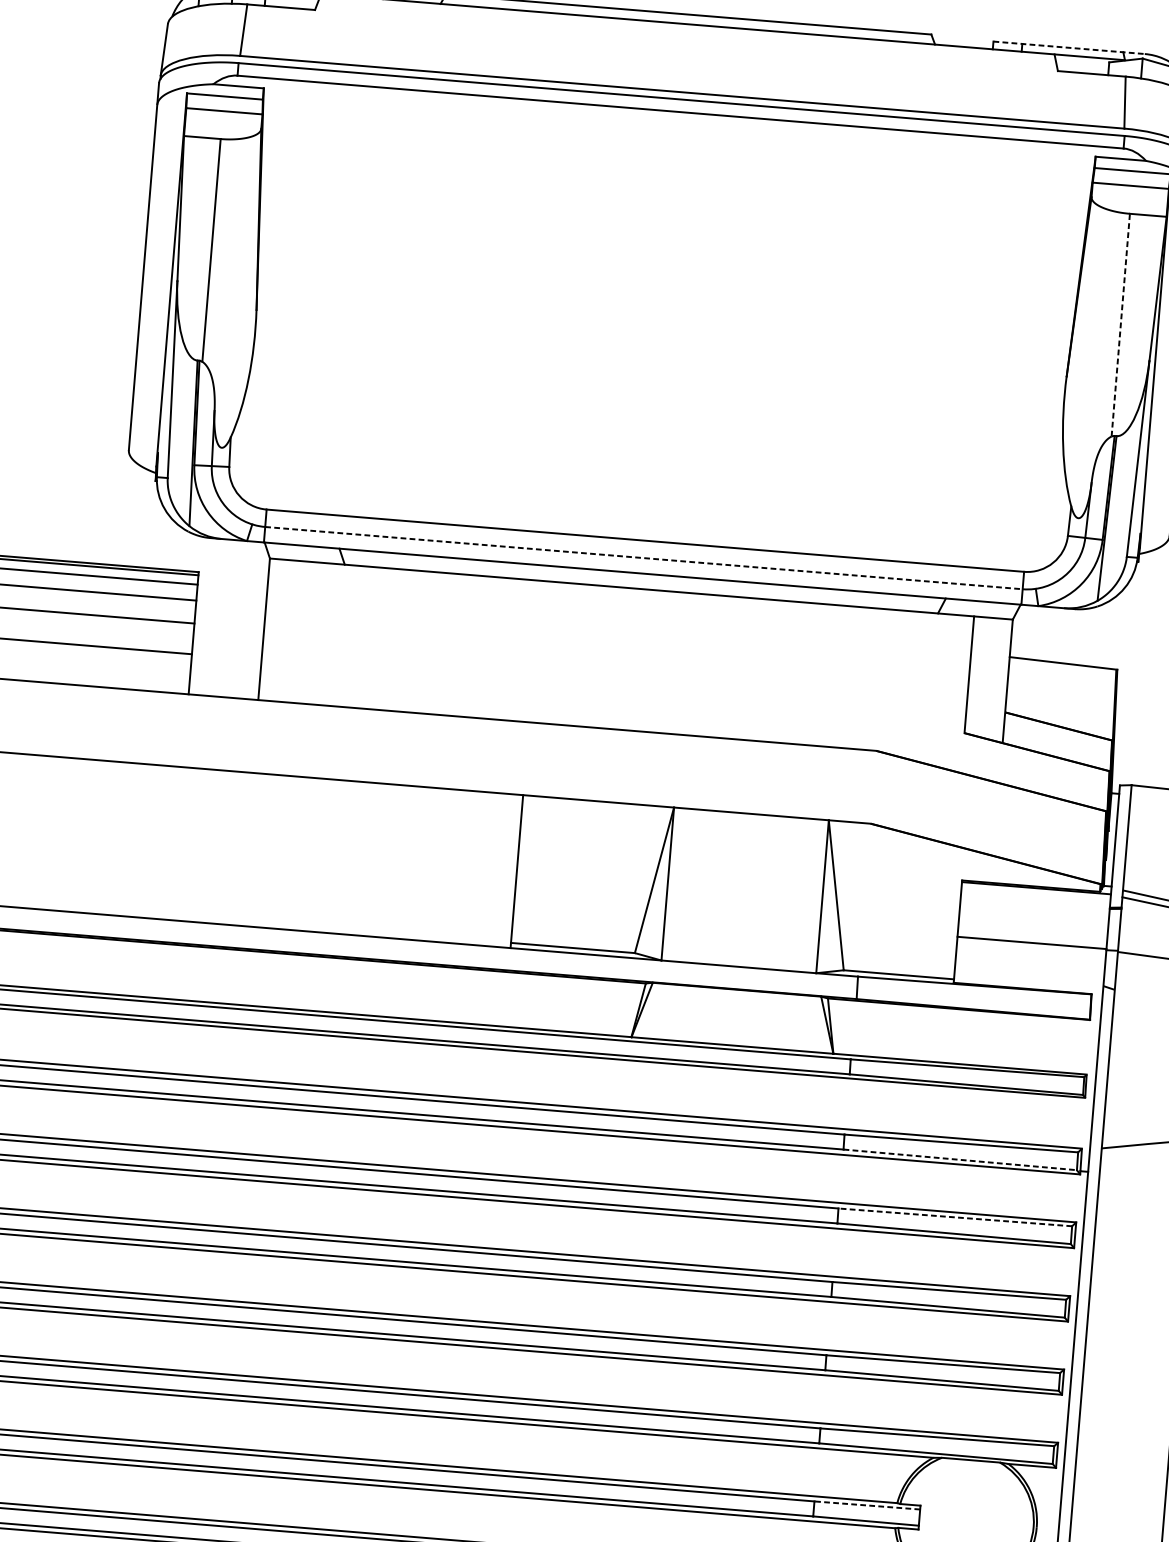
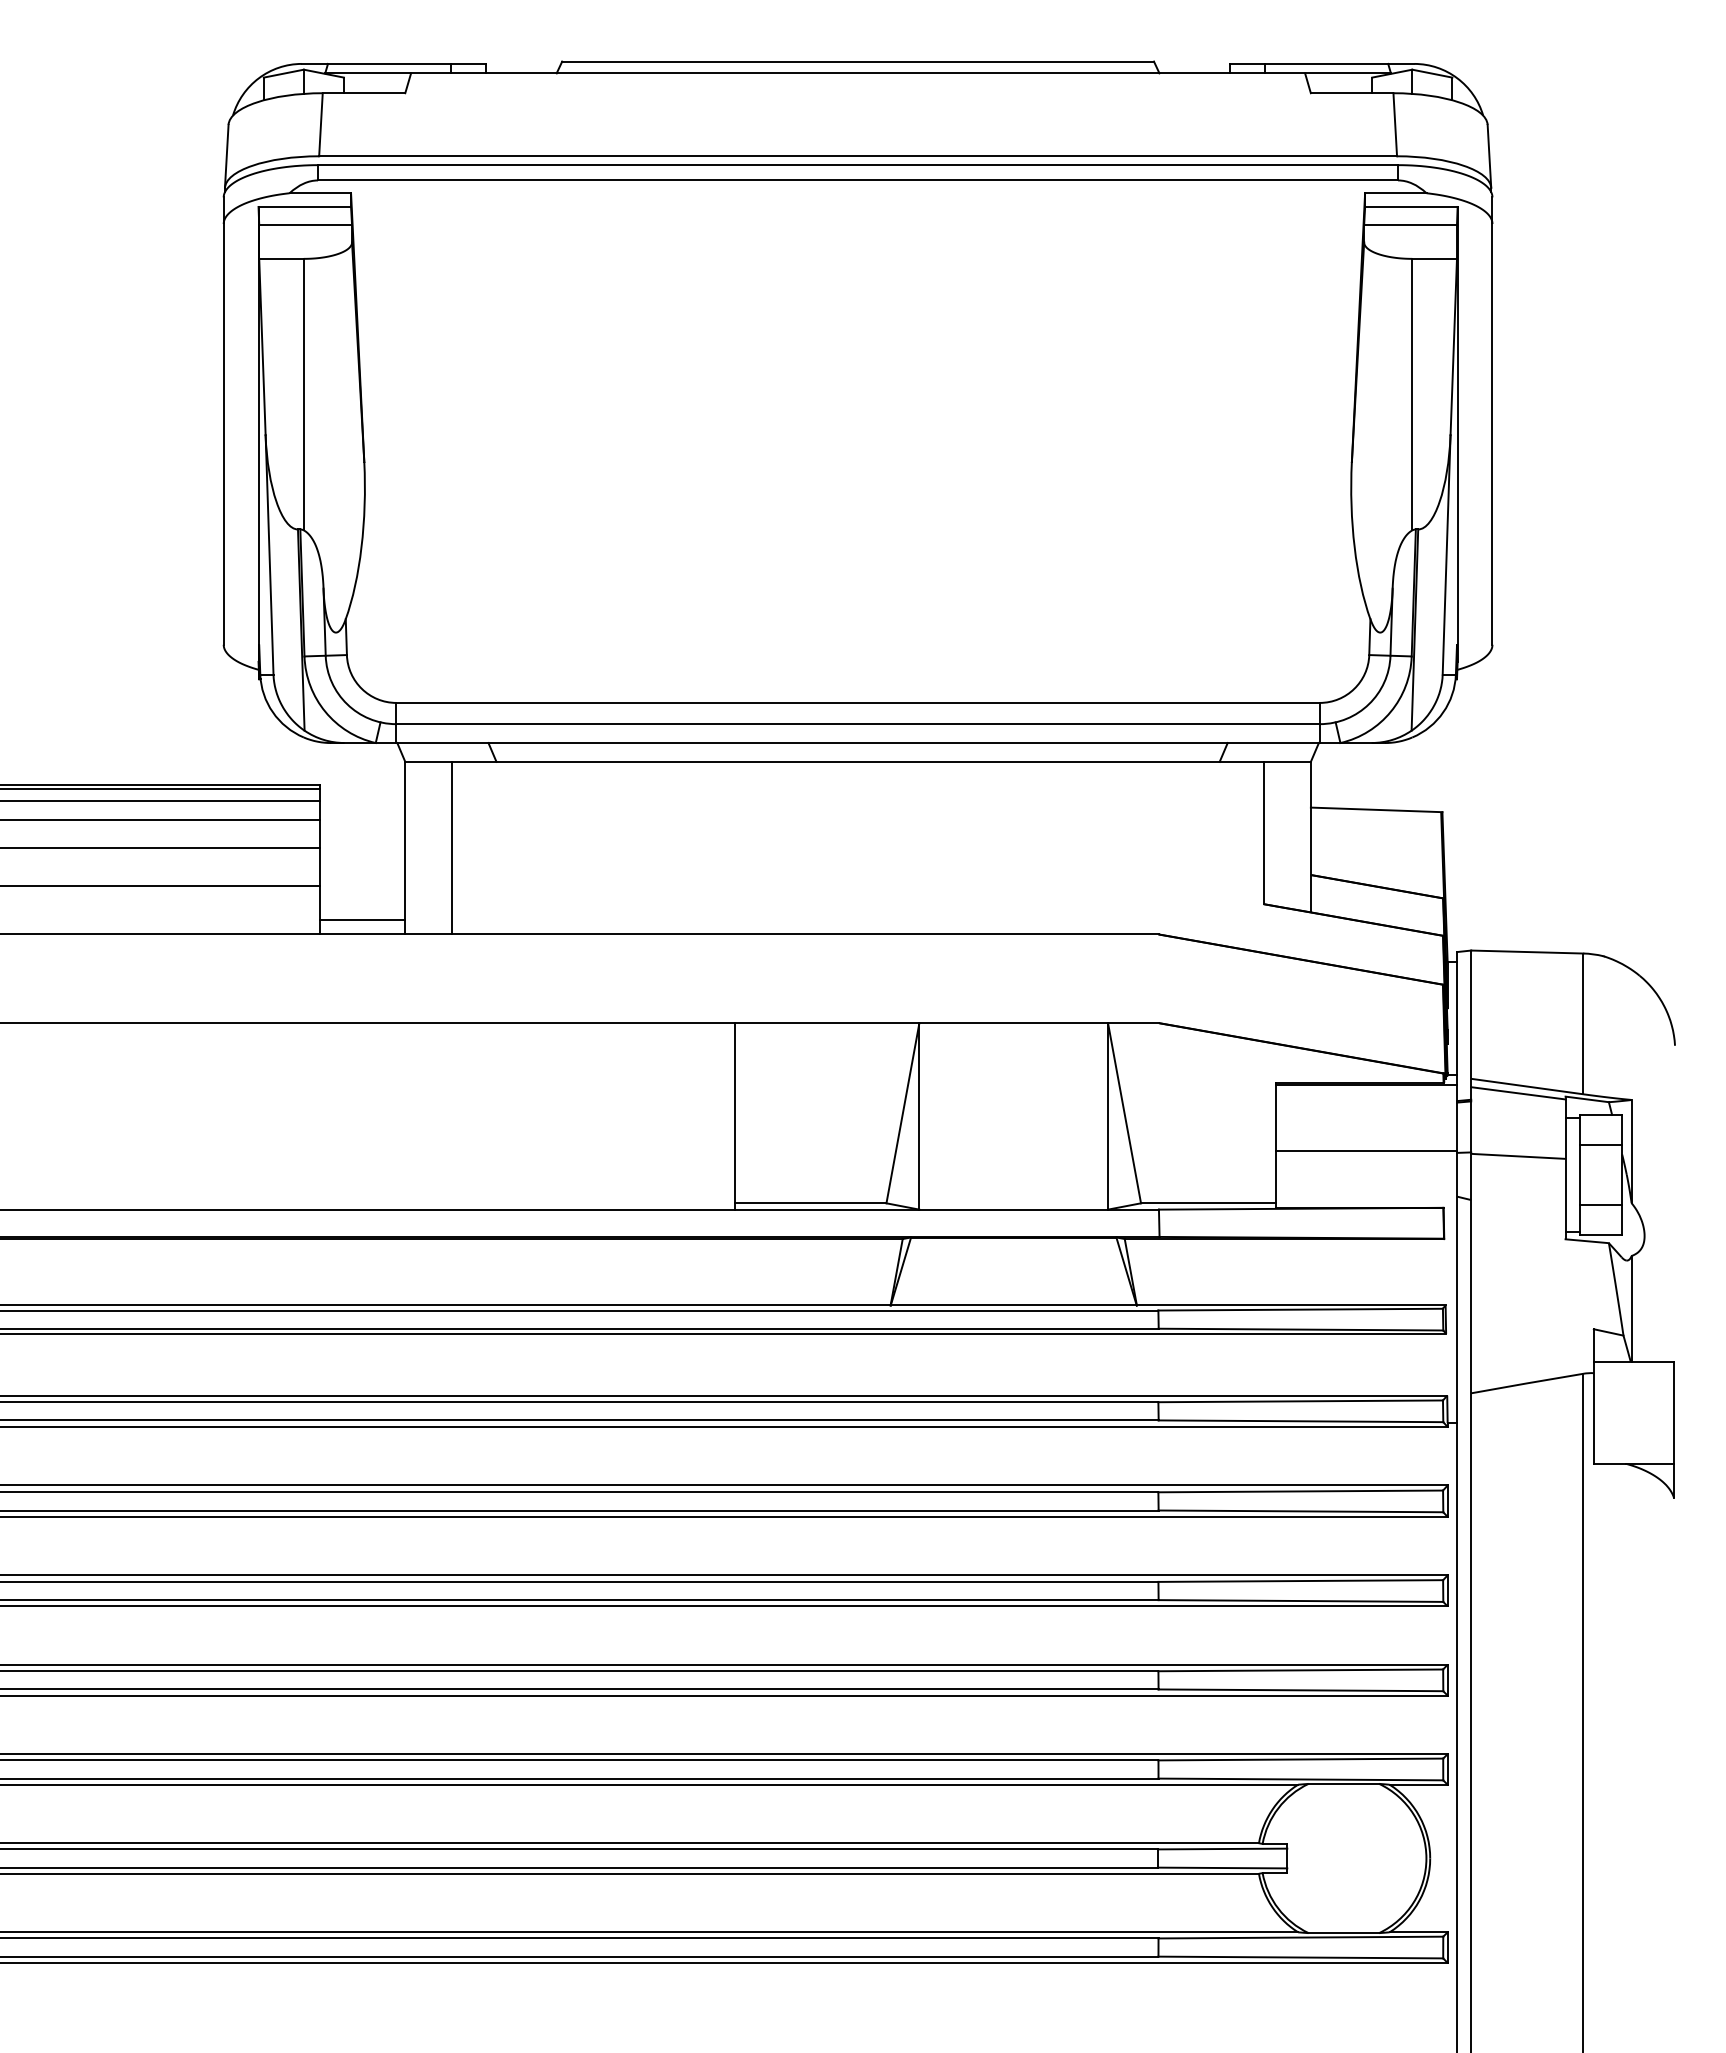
line: (1069, 47) -> (1322, 63), dashed -> solid
line: (1120, 325) -> (1412, 394), dashed -> solid
line: (644, 558) -> (858, 724), dashed -> solid
line: (302, 631) -> (452, 847), added
line: (224, 684) -> (362, 919), added
line: (960, 1160) -> (1301, 1421), dashed -> solid
line: (955, 1217) -> (1300, 1491), dashed -> solid
line: (866, 1505) -> (1222, 1849), dashed -> solid

